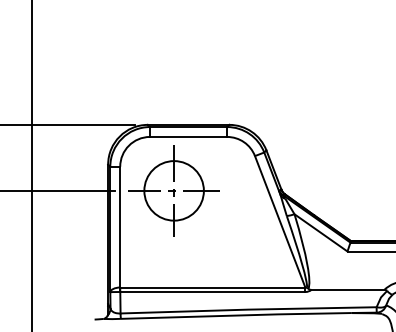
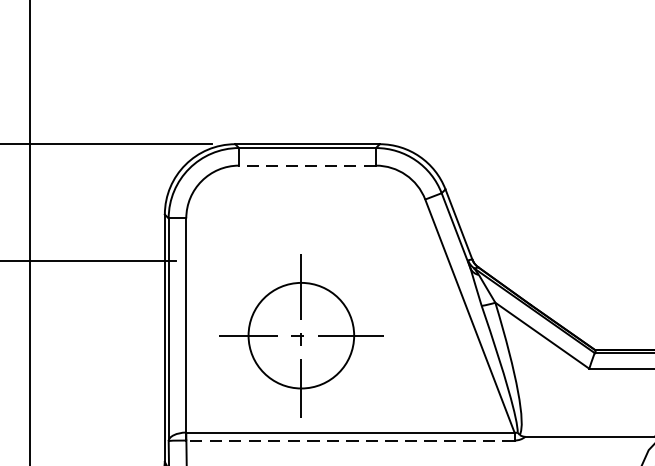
line: (188, 136) -> (307, 164), solid -> dashed
part: (173, 190) -> (300, 335), moved
line: (212, 292) -> (349, 441), solid -> dashed

